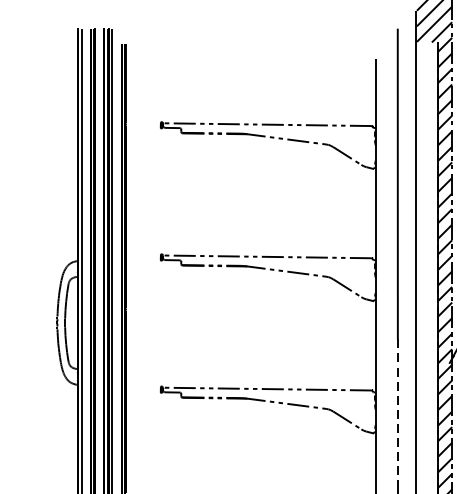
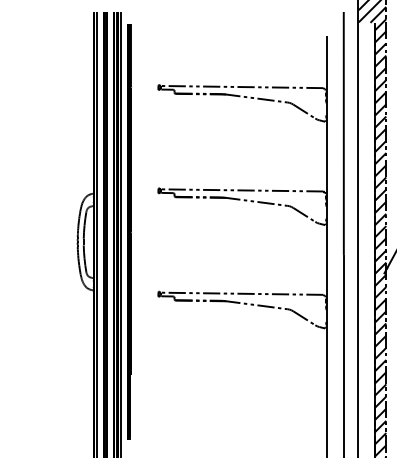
line: (397, 411) -> (343, 311), dashed -> solid

